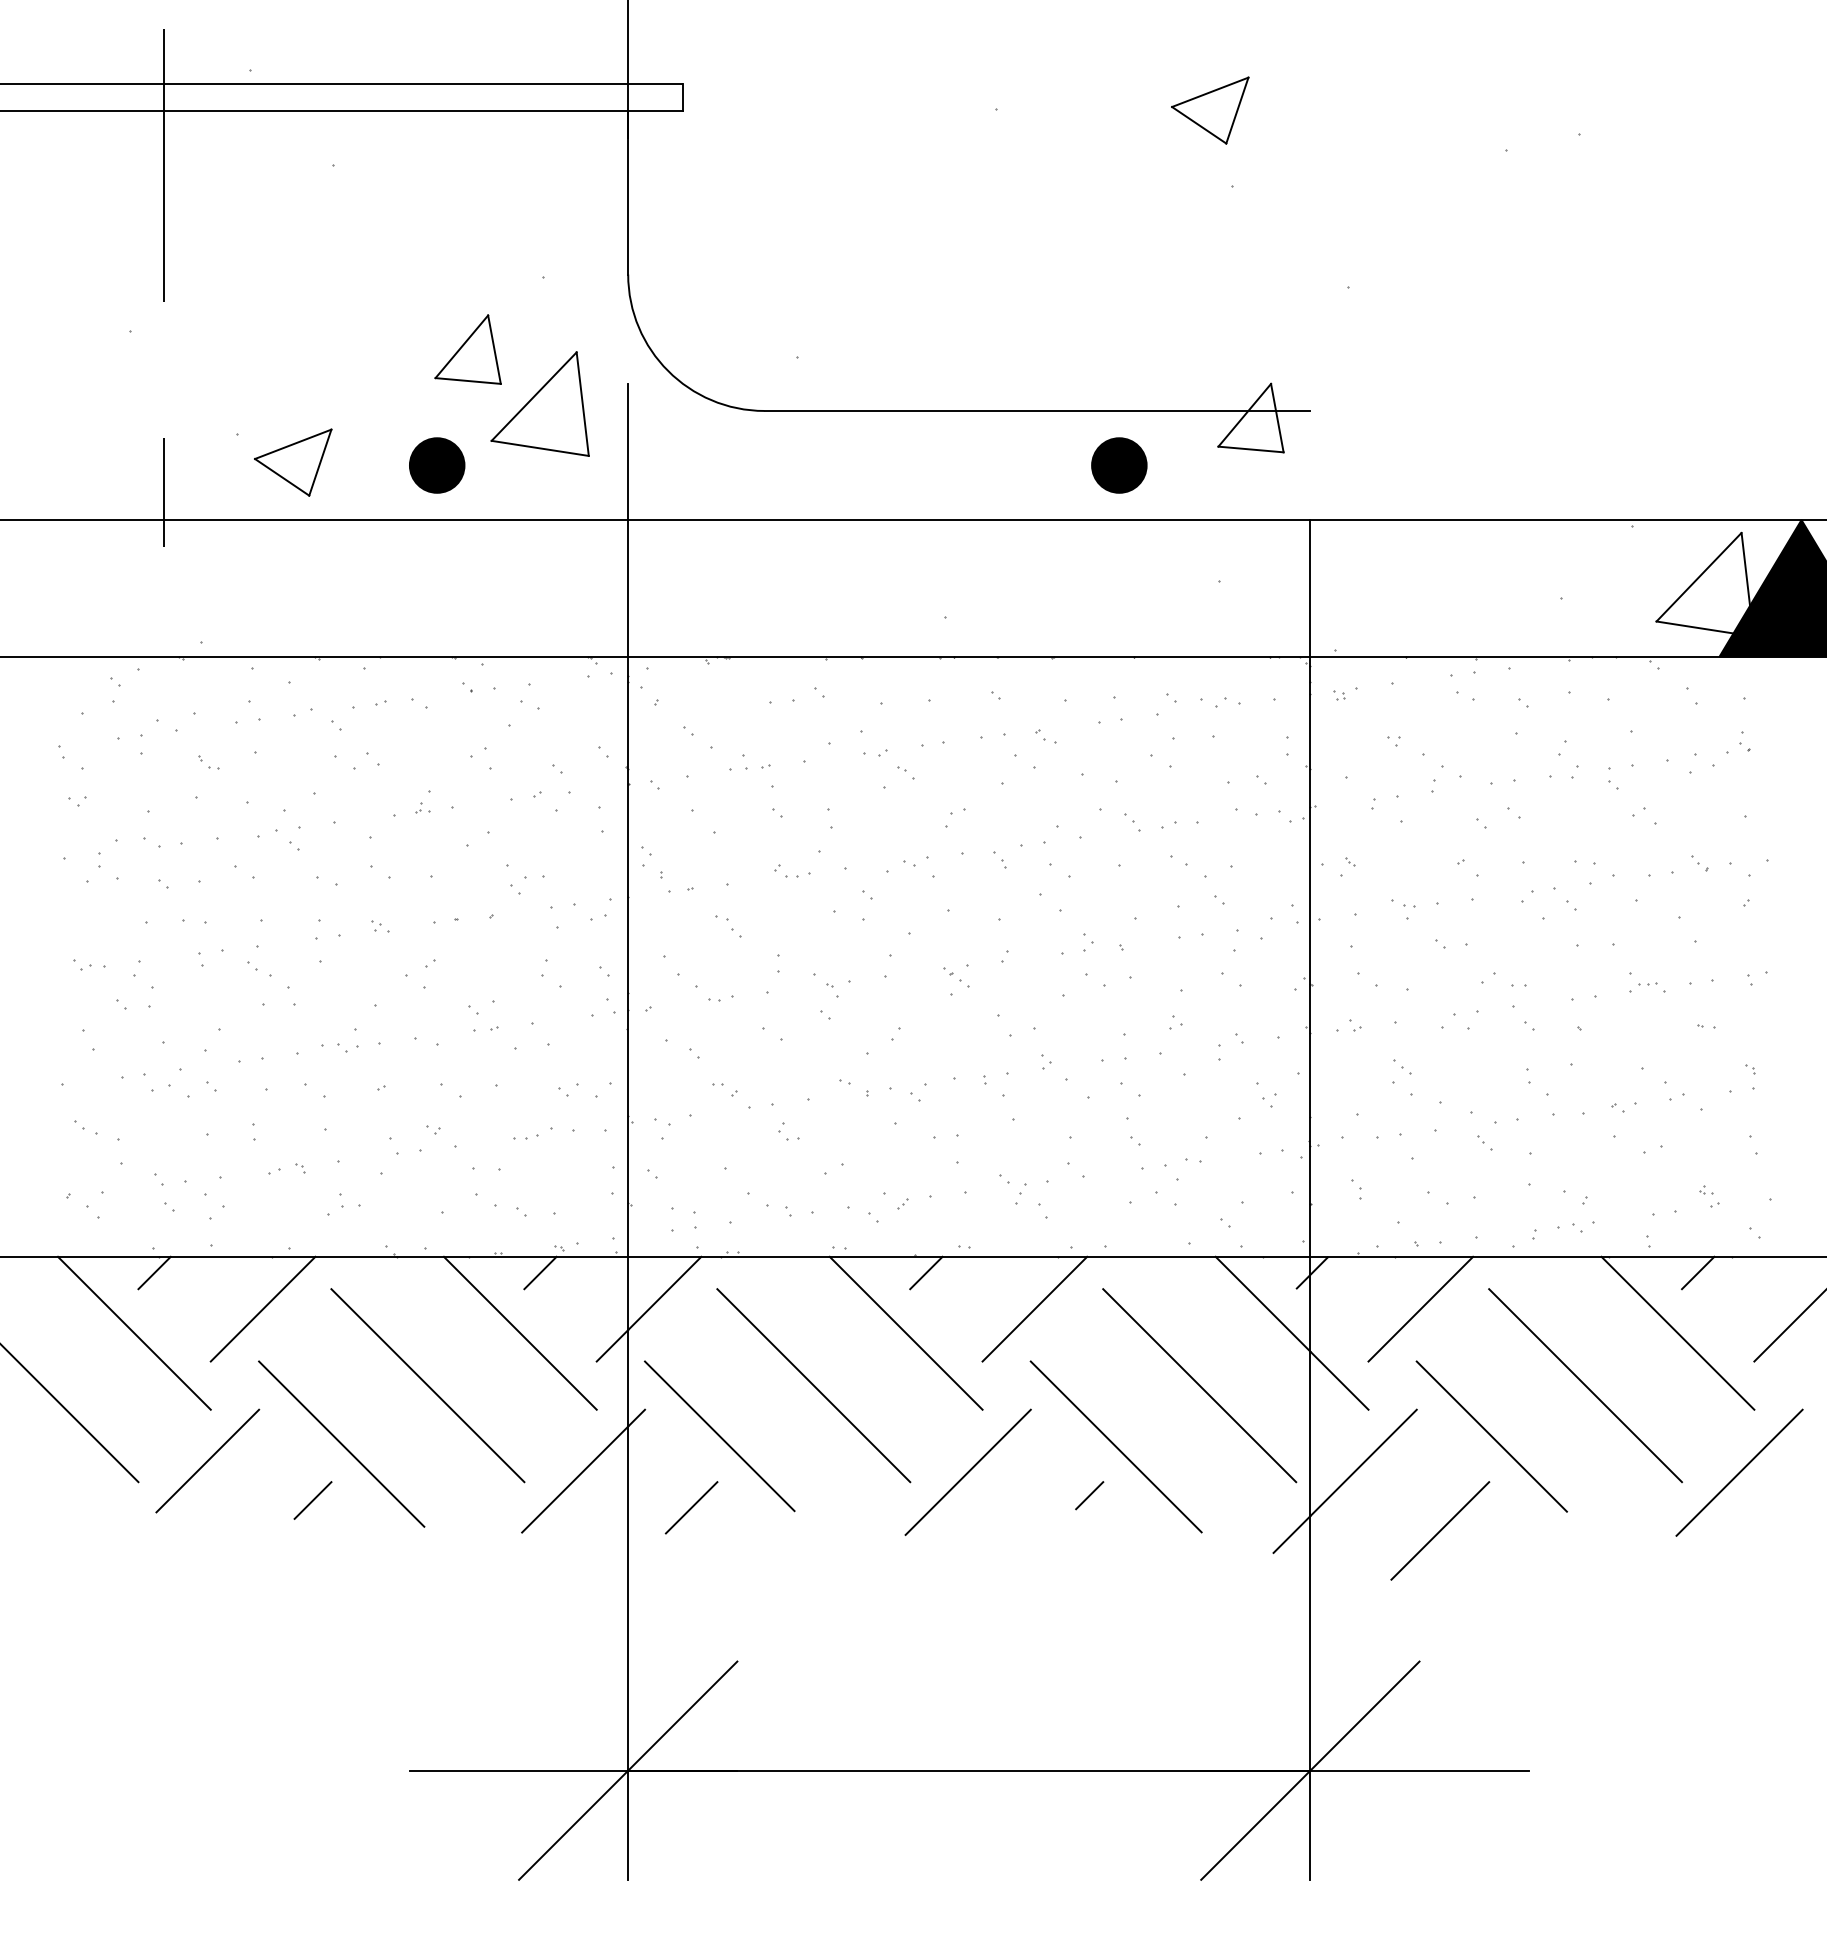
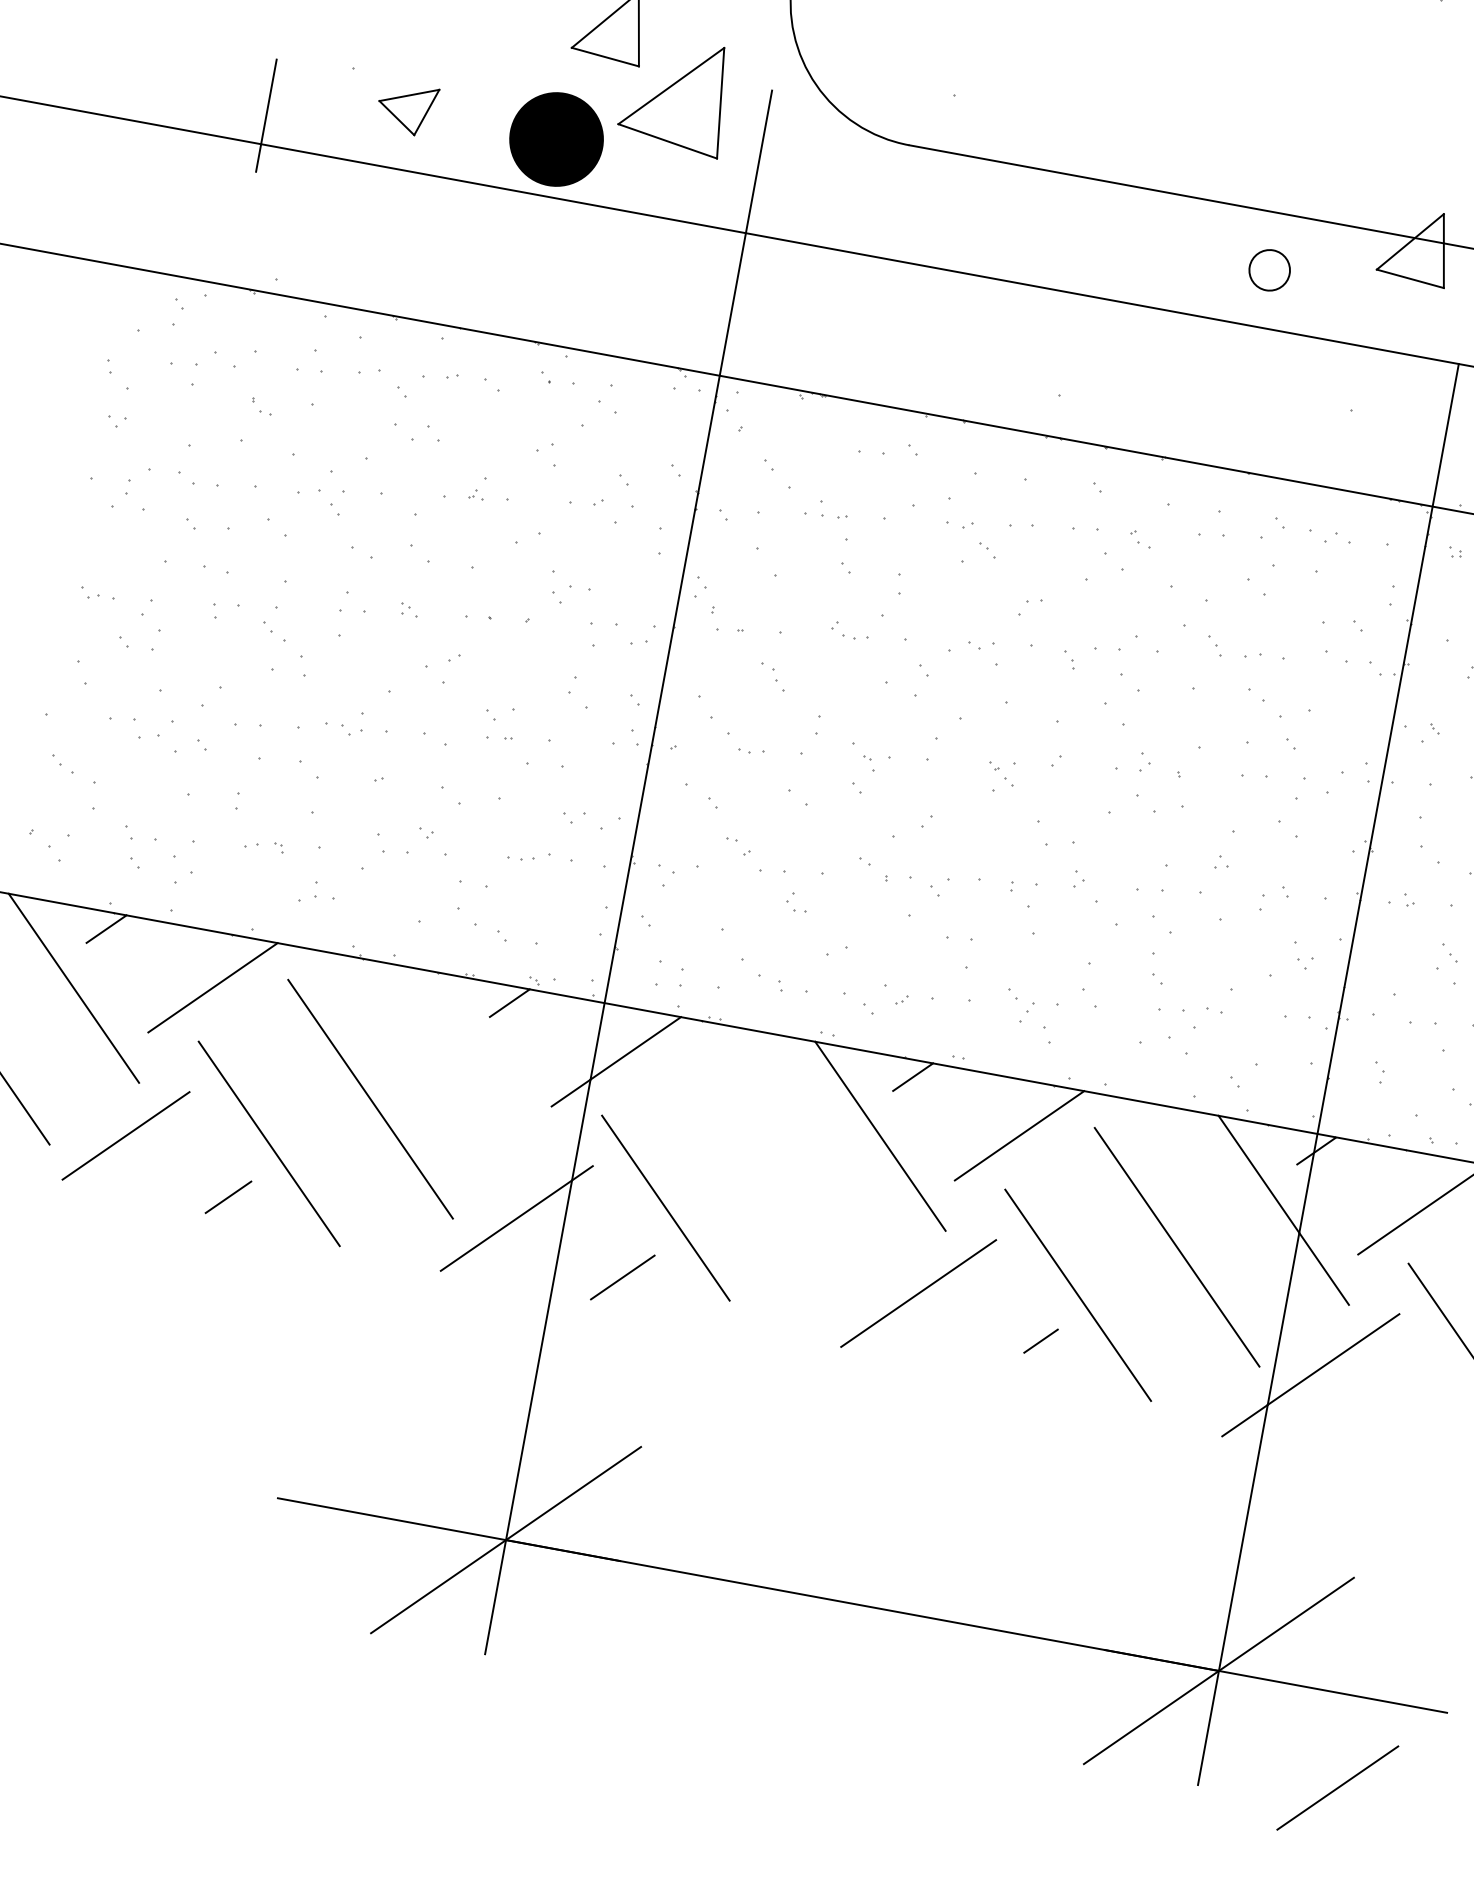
part: (293, 462) -> (407, 108), size x0.7
part: (437, 465) -> (557, 139), size x1.6
part: (1119, 465) -> (1269, 270), size x0.7
line: (519, 1332) -> (476, 1061), removed
line: (813, 1385) -> (773, 1173), removed
line: (1440, 1530) -> (1338, 1787), moved

